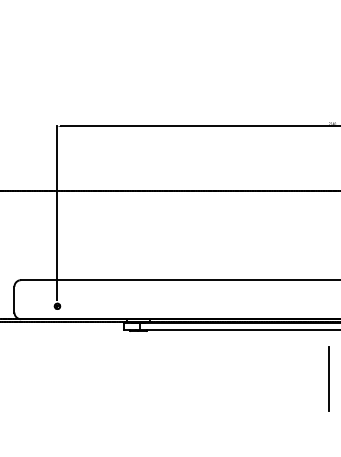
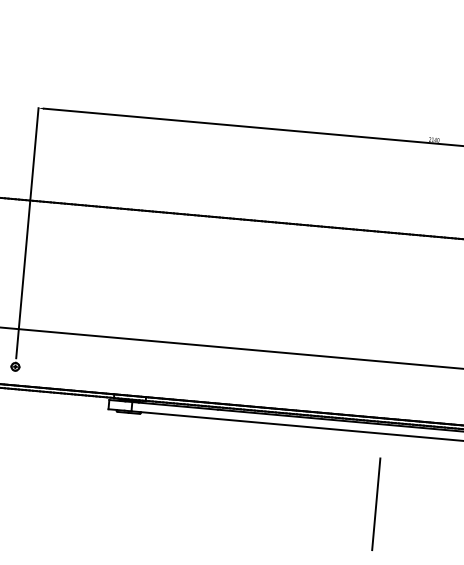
line: (328, 378) -> (375, 503), moved

